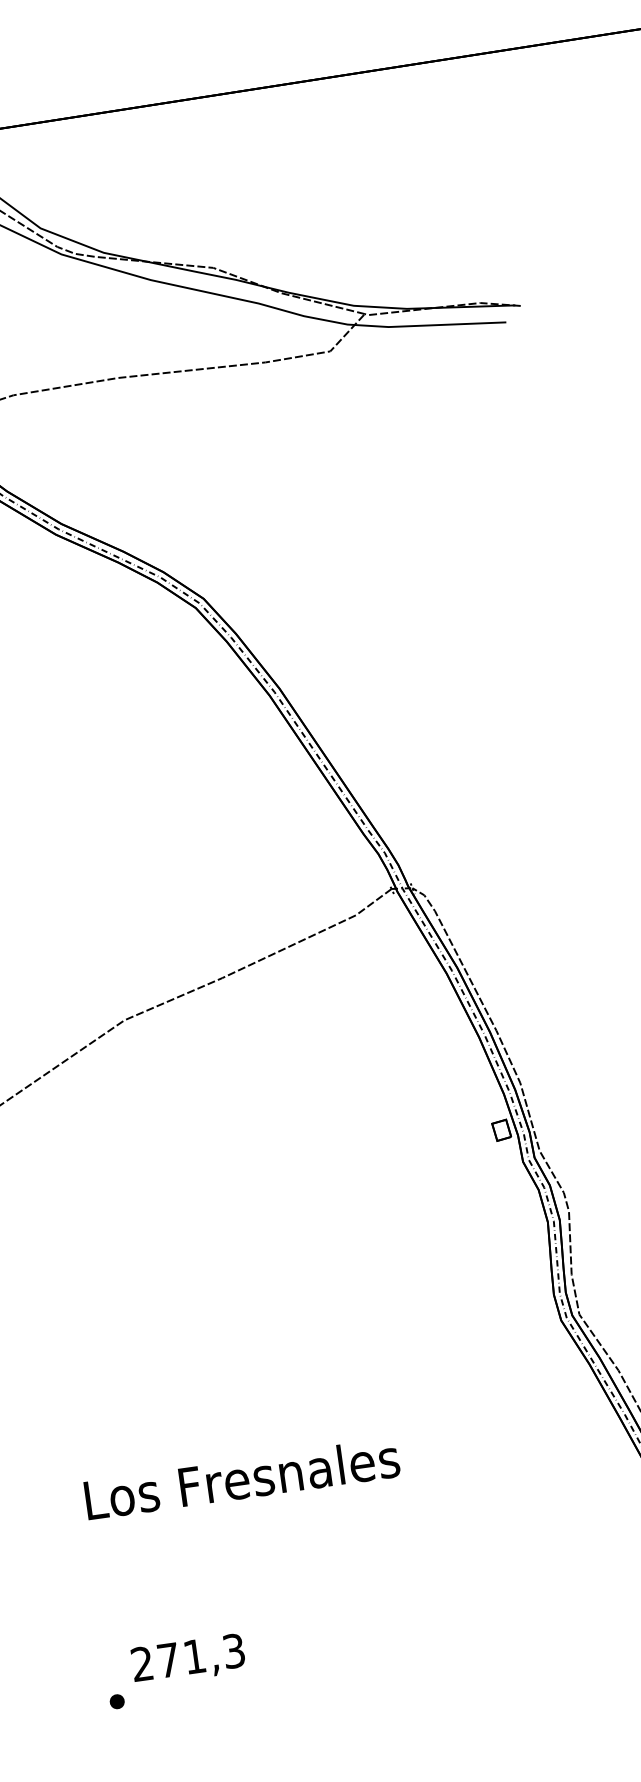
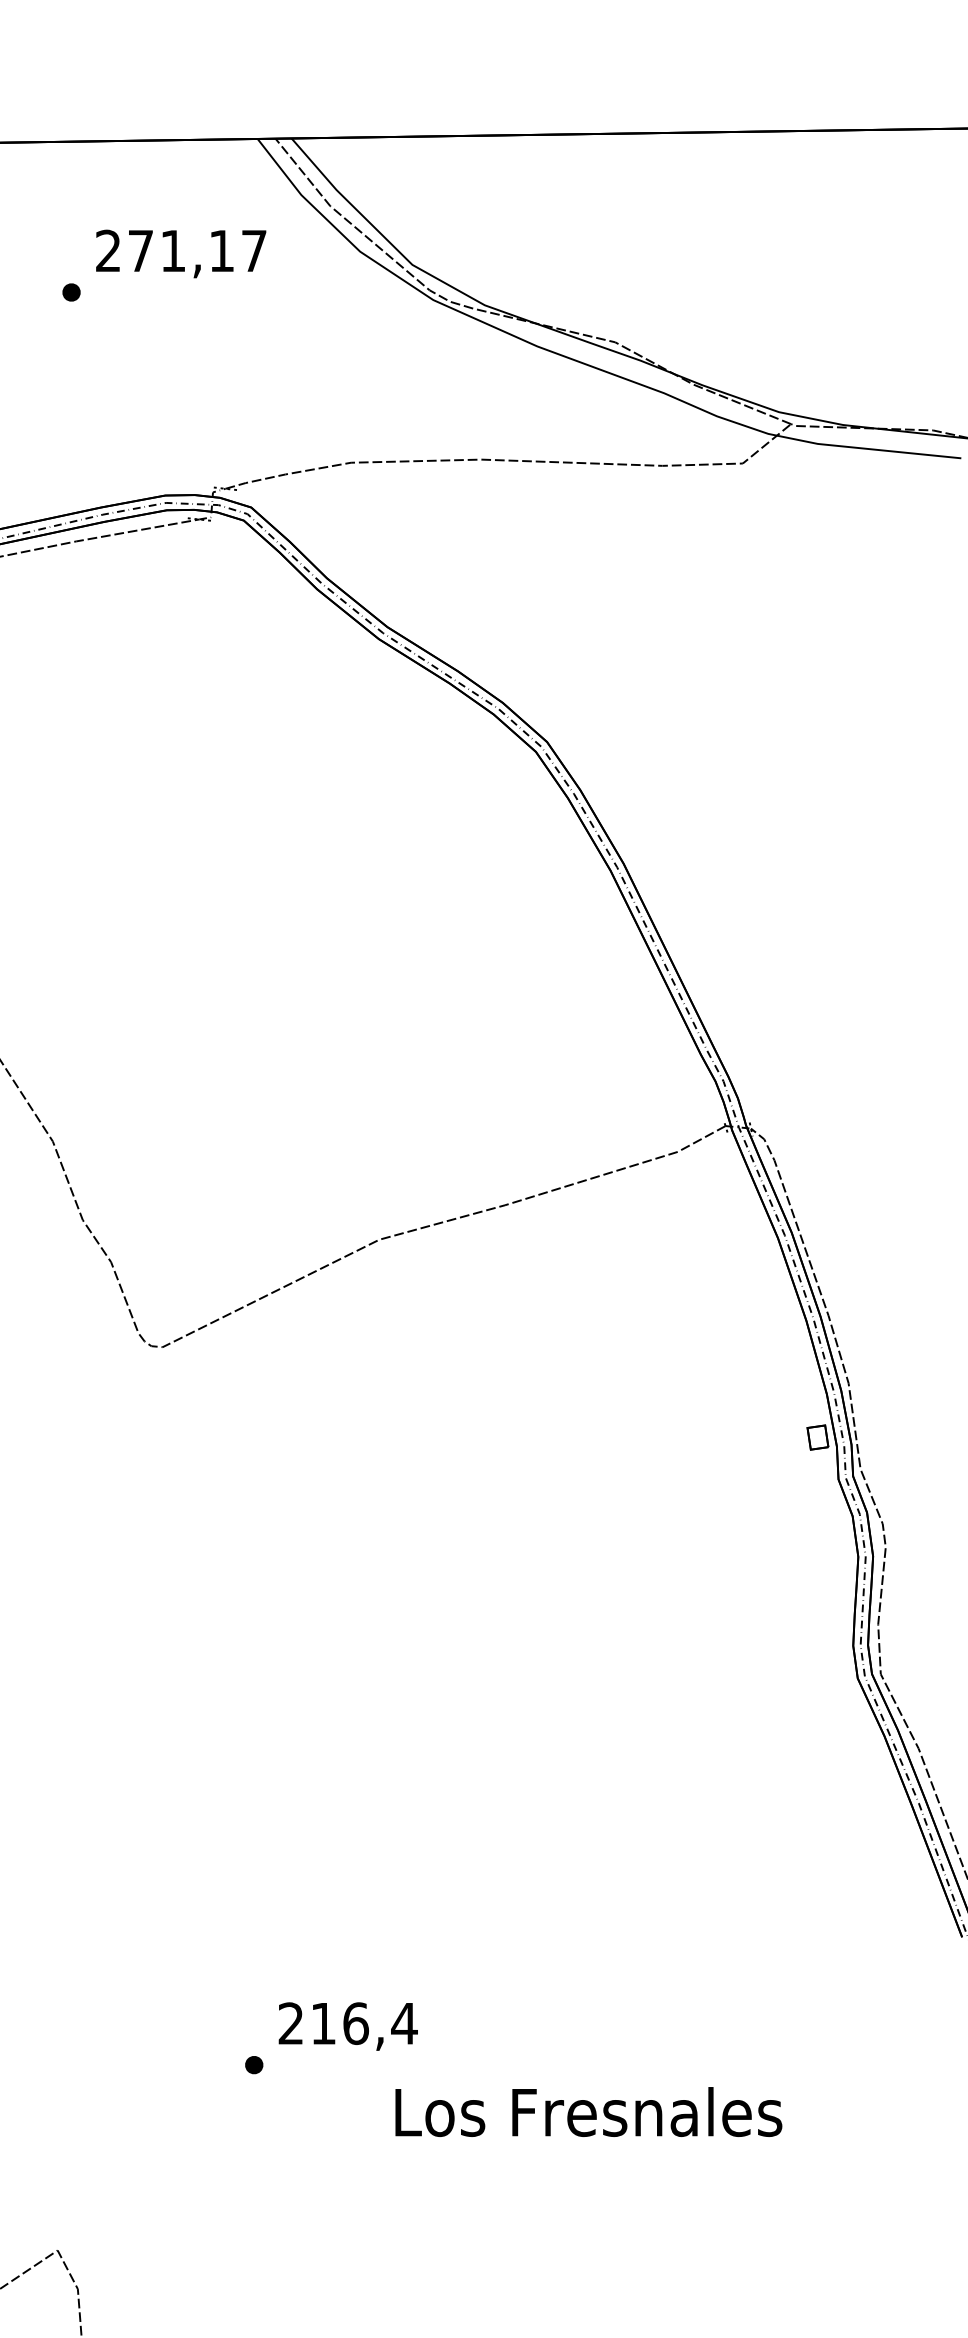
text: (241, 1478) -> (588, 2111), moved
text: (201, 1655) -> (364, 2023), 271,3 -> 216,4

